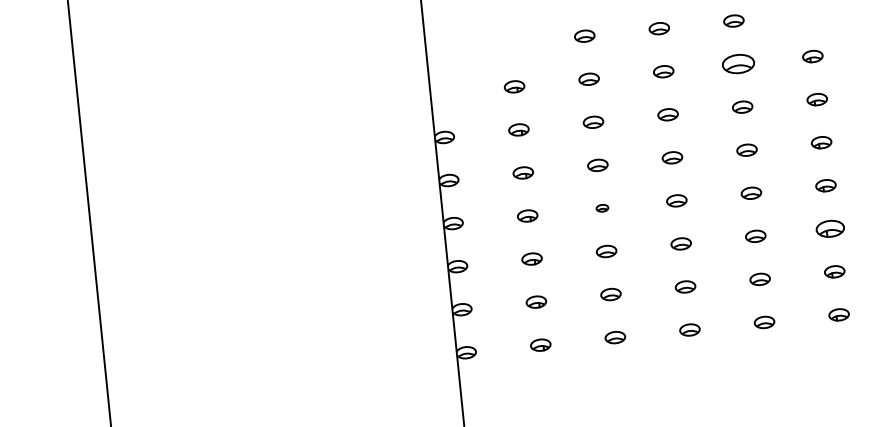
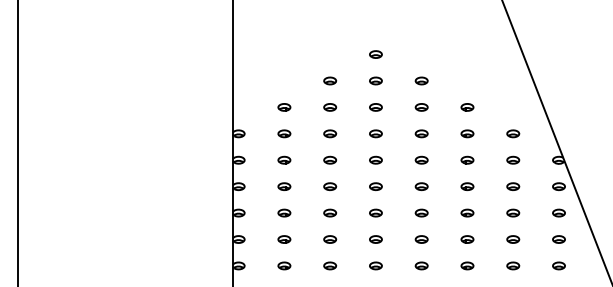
part: (737, 64) -> (421, 107), size x0.62
part: (602, 208) -> (330, 186), size x1.67
part: (830, 227) -> (467, 212), size x0.71

